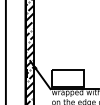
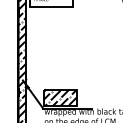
hatch: (67, 78) -> (60, 97), added

